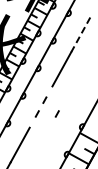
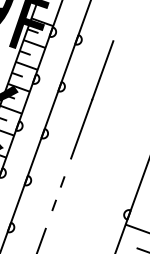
line: (80, 34) -> (102, 70), dashed -> solid
line: (56, 113) -> (84, 199), removed

